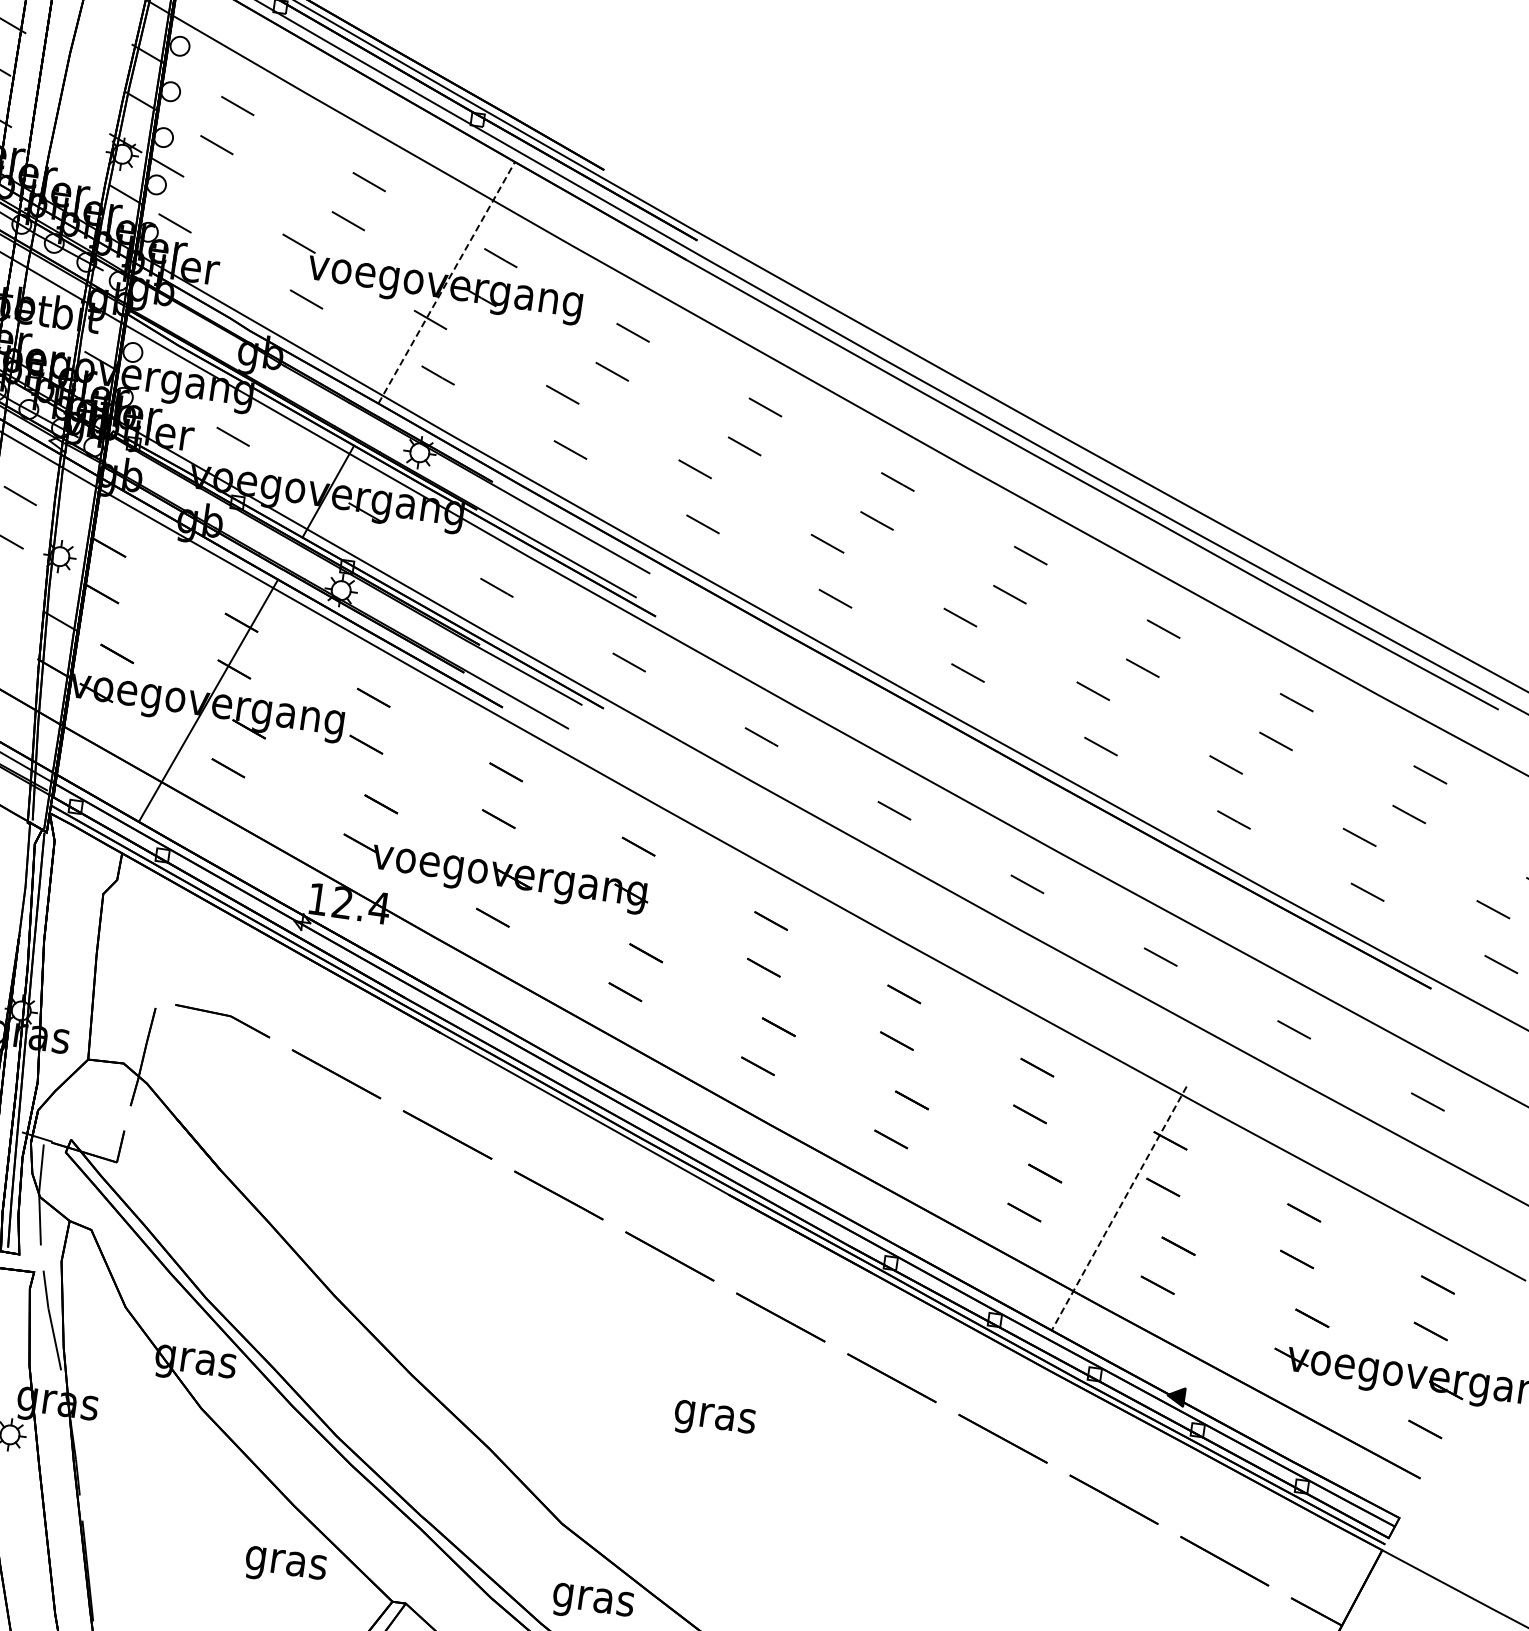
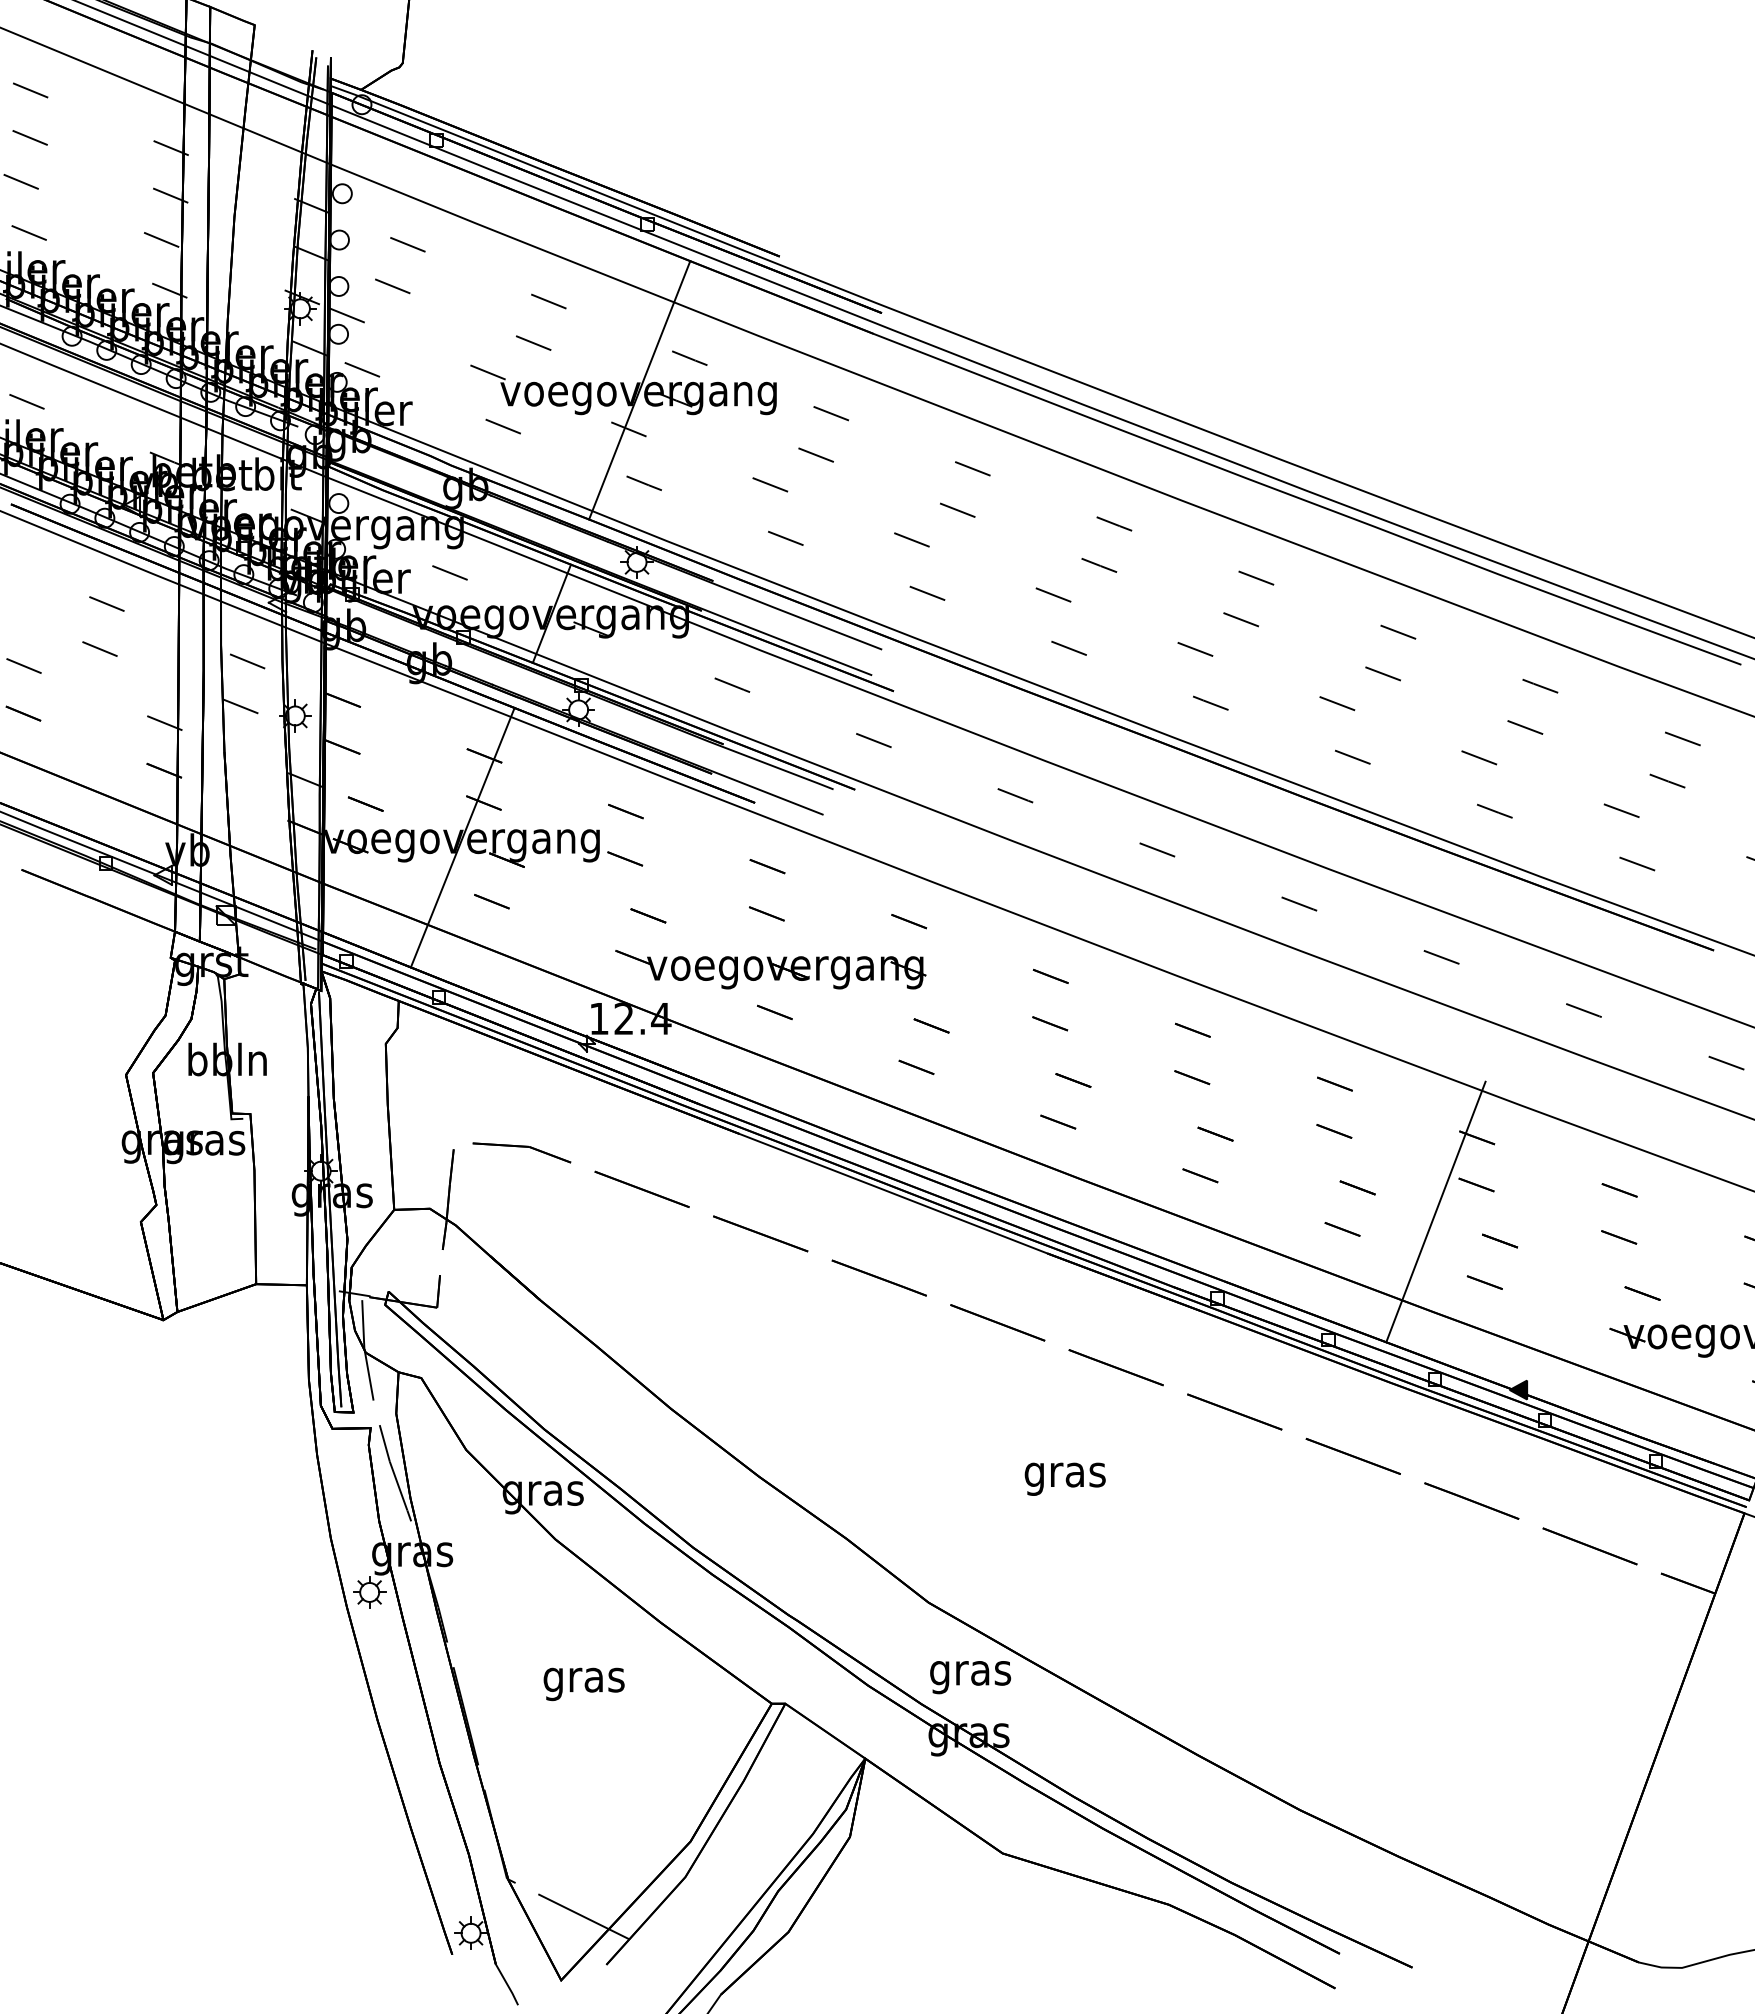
line: (446, 282) -> (639, 390), dashed -> solid
line: (1118, 1208) -> (1435, 1212), dashed -> solid
text: (284, 1566) -> (583, 1684), moved

